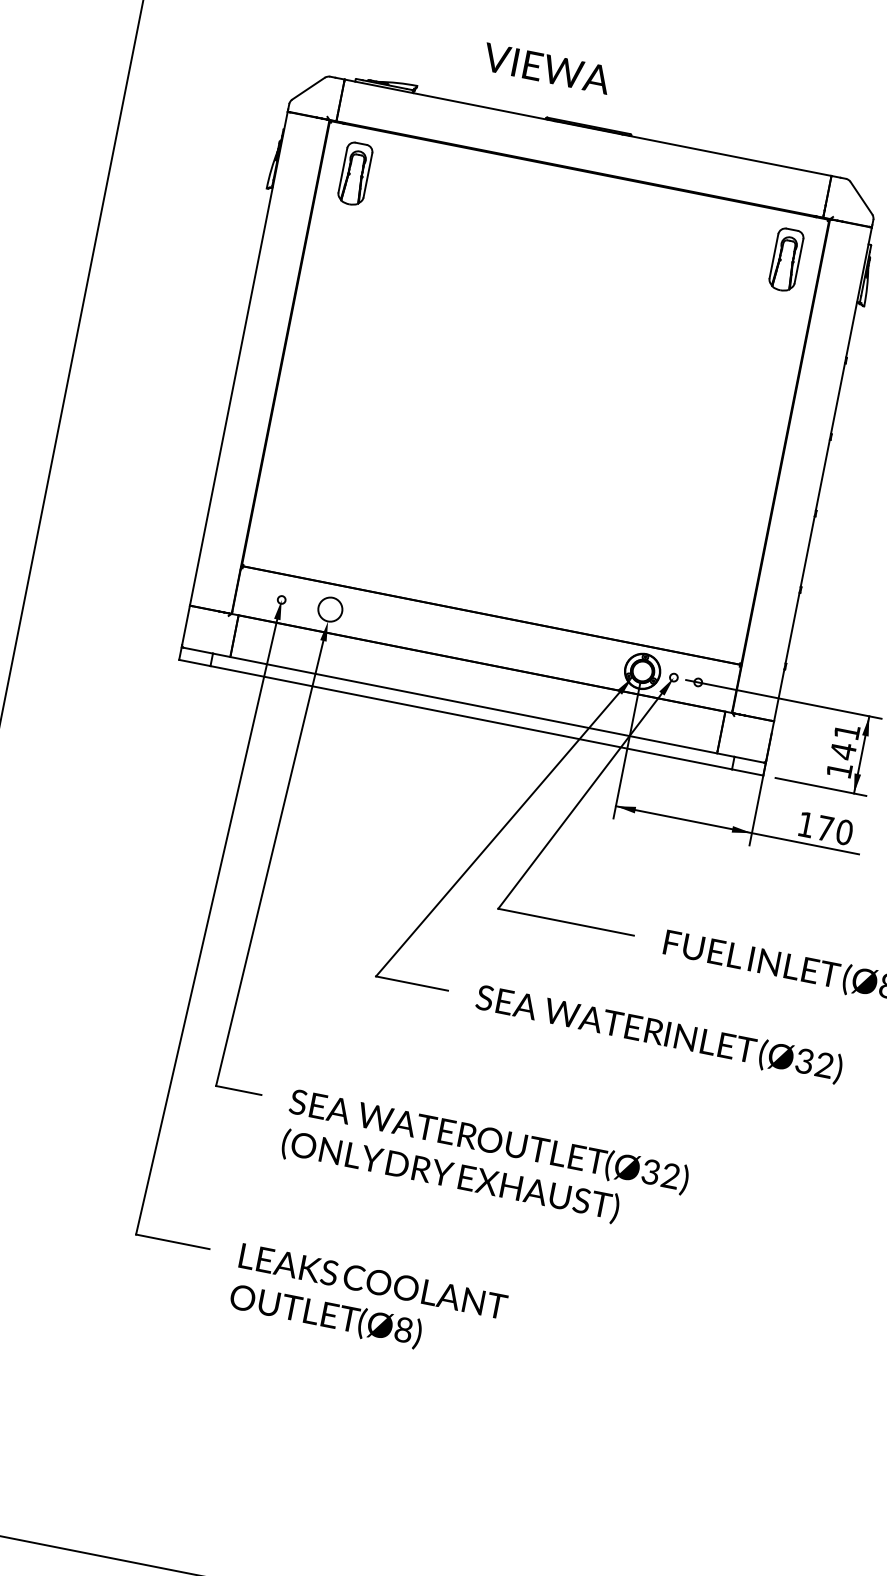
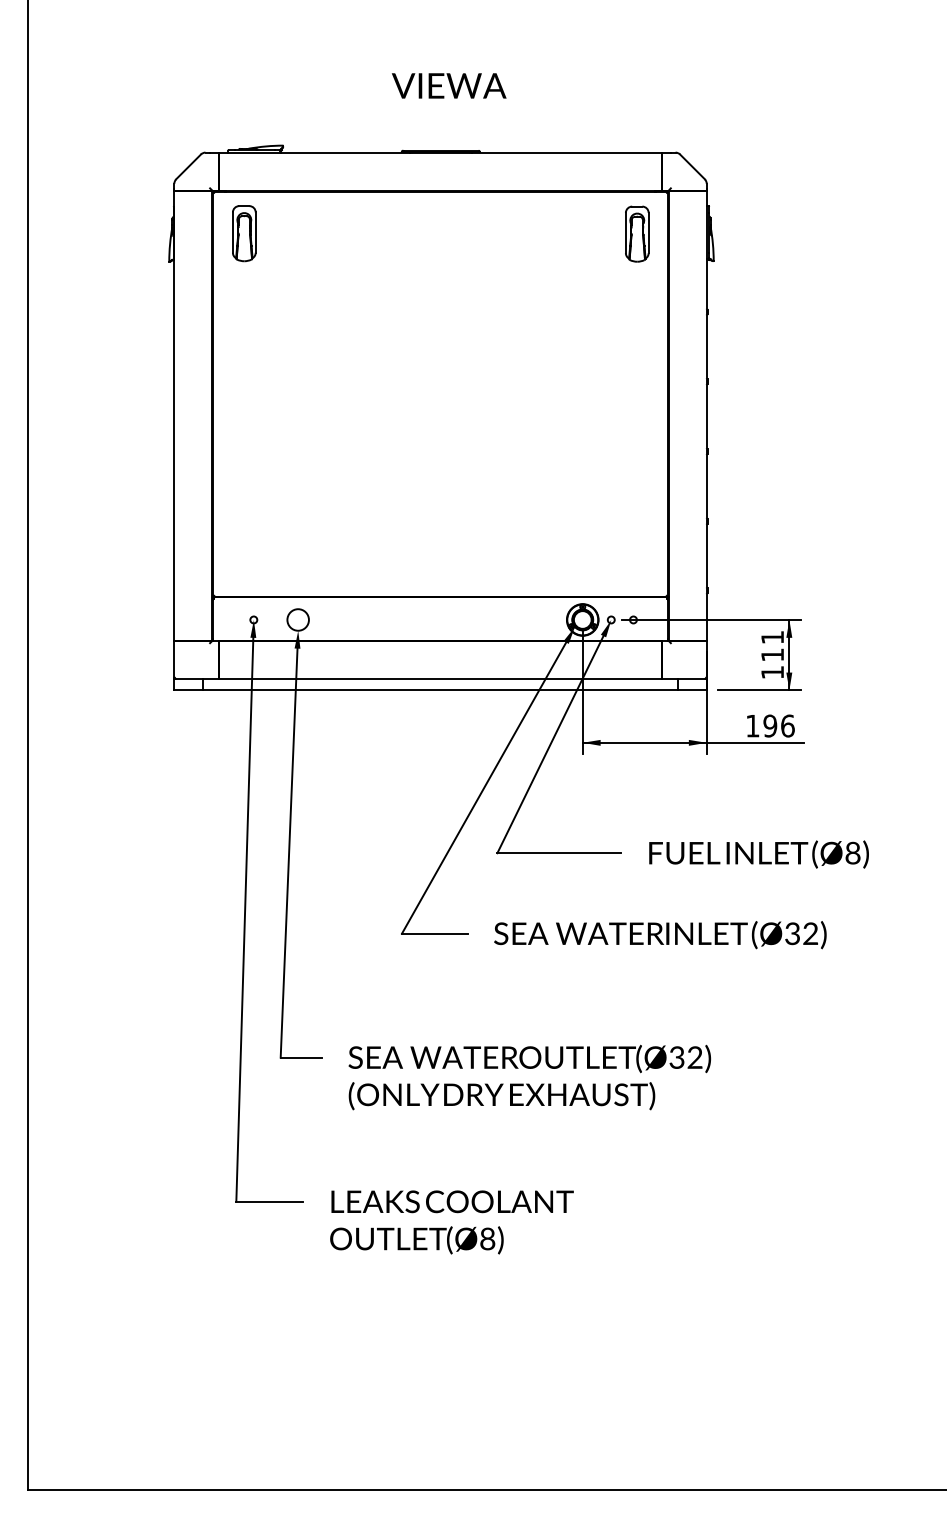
text: (547, 68) -> (449, 85), moved
text: (843, 750) -> (772, 654), 141 -> 111
text: (834, 829) -> (778, 725), 170 -> 196

